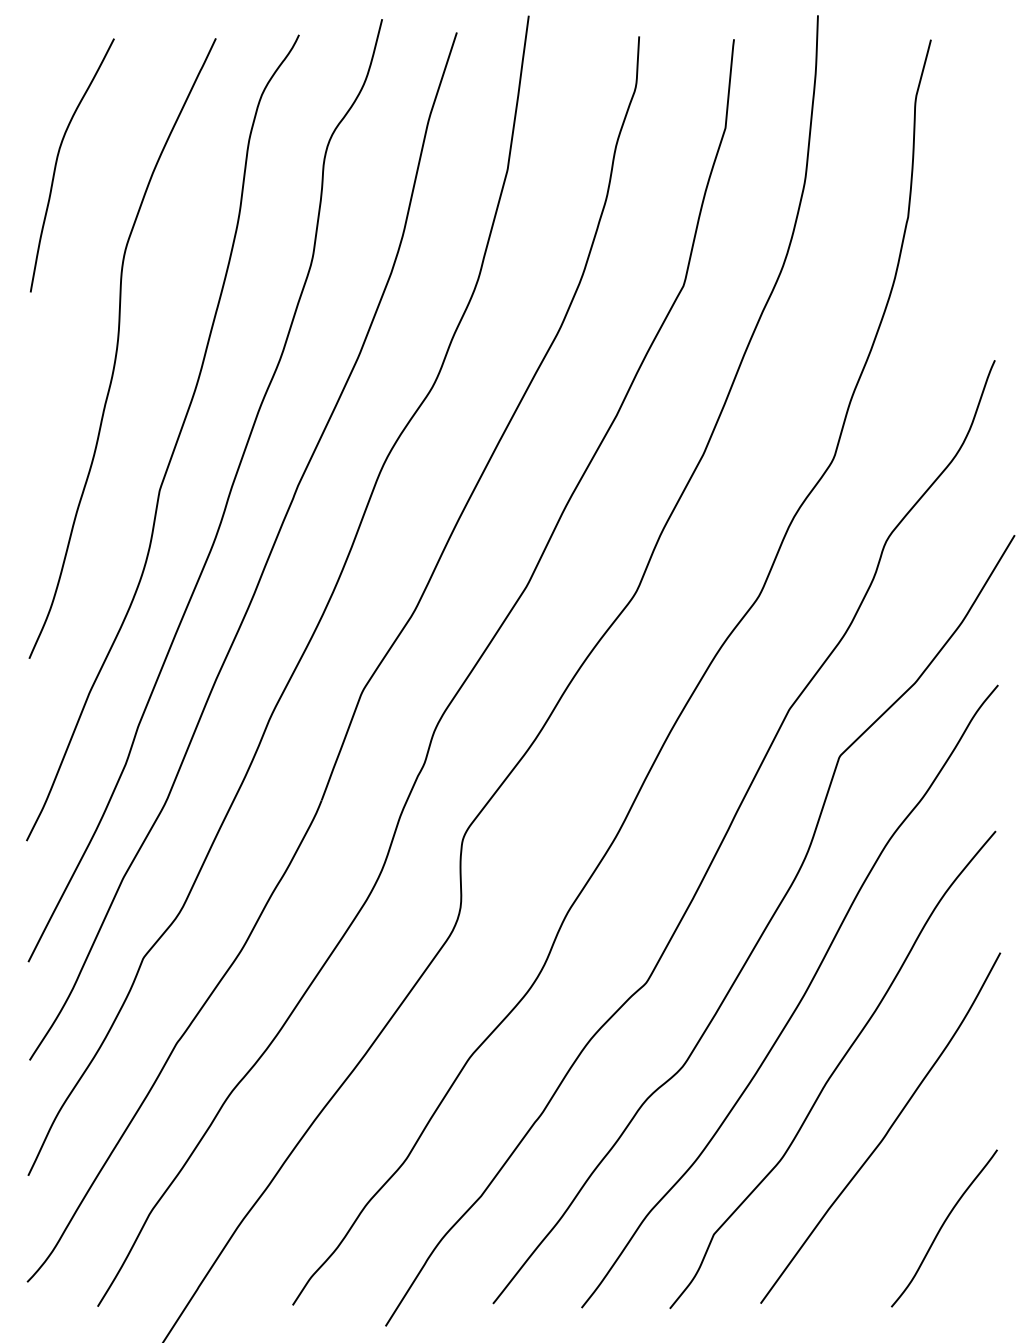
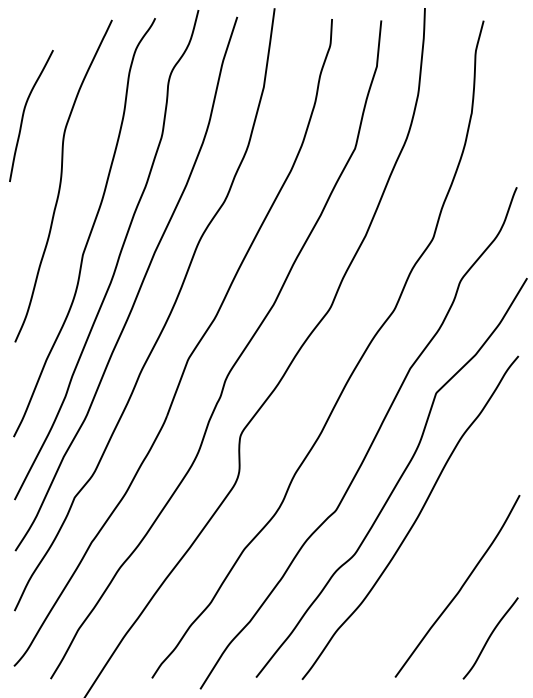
curve: (58, 162) -> (24, 114), moved
curve: (834, 1068) -> (433, 555), removed

